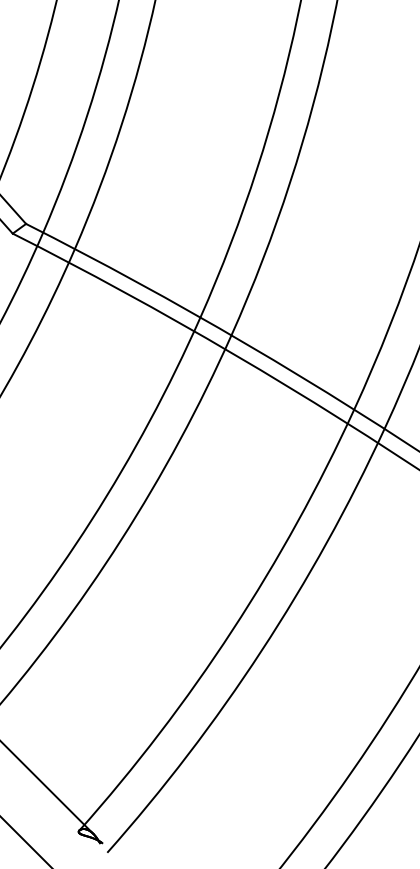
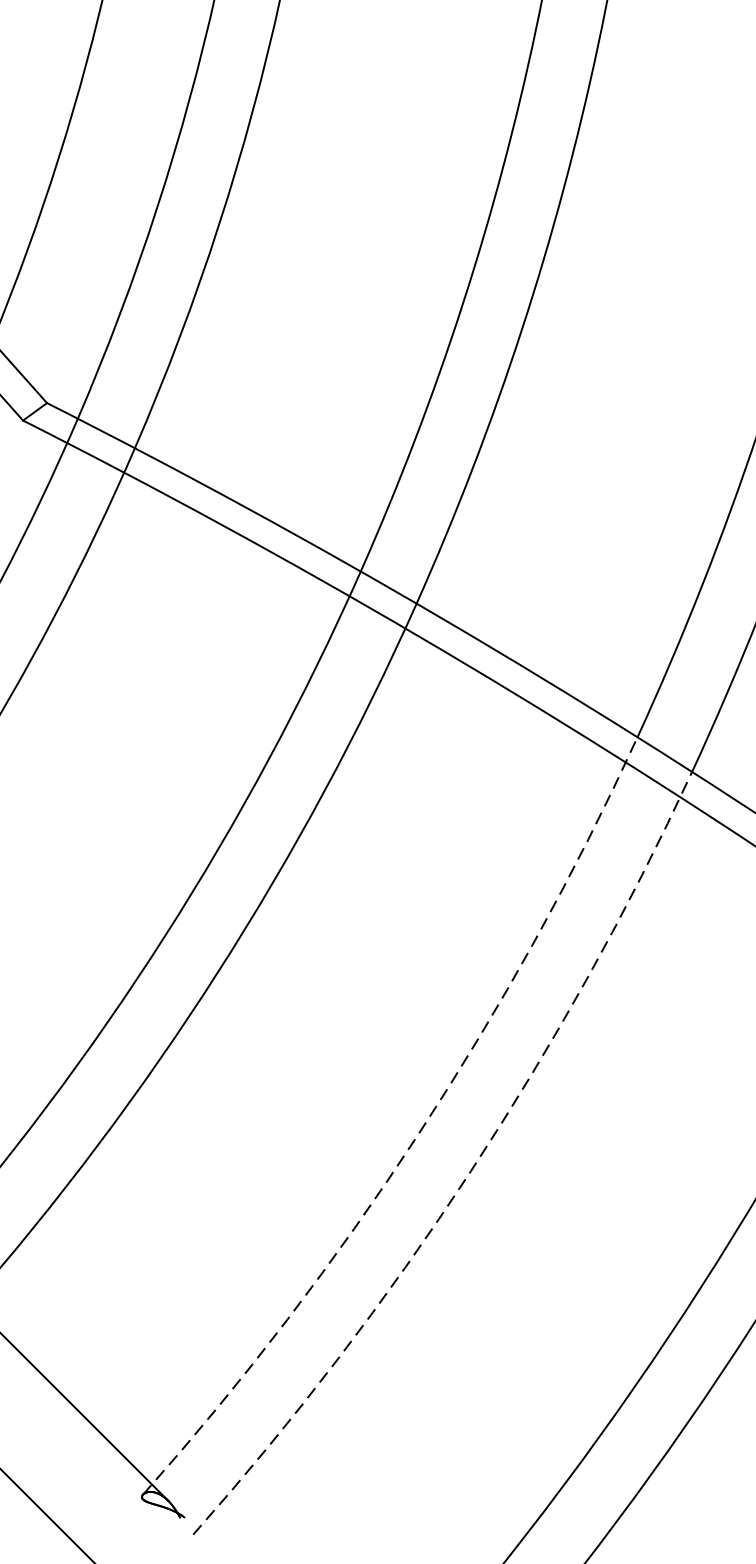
arc: (232, 630) -> (418, 1134), solid -> dashed
arc: (261, 651) -> (470, 1172), solid -> dashed

